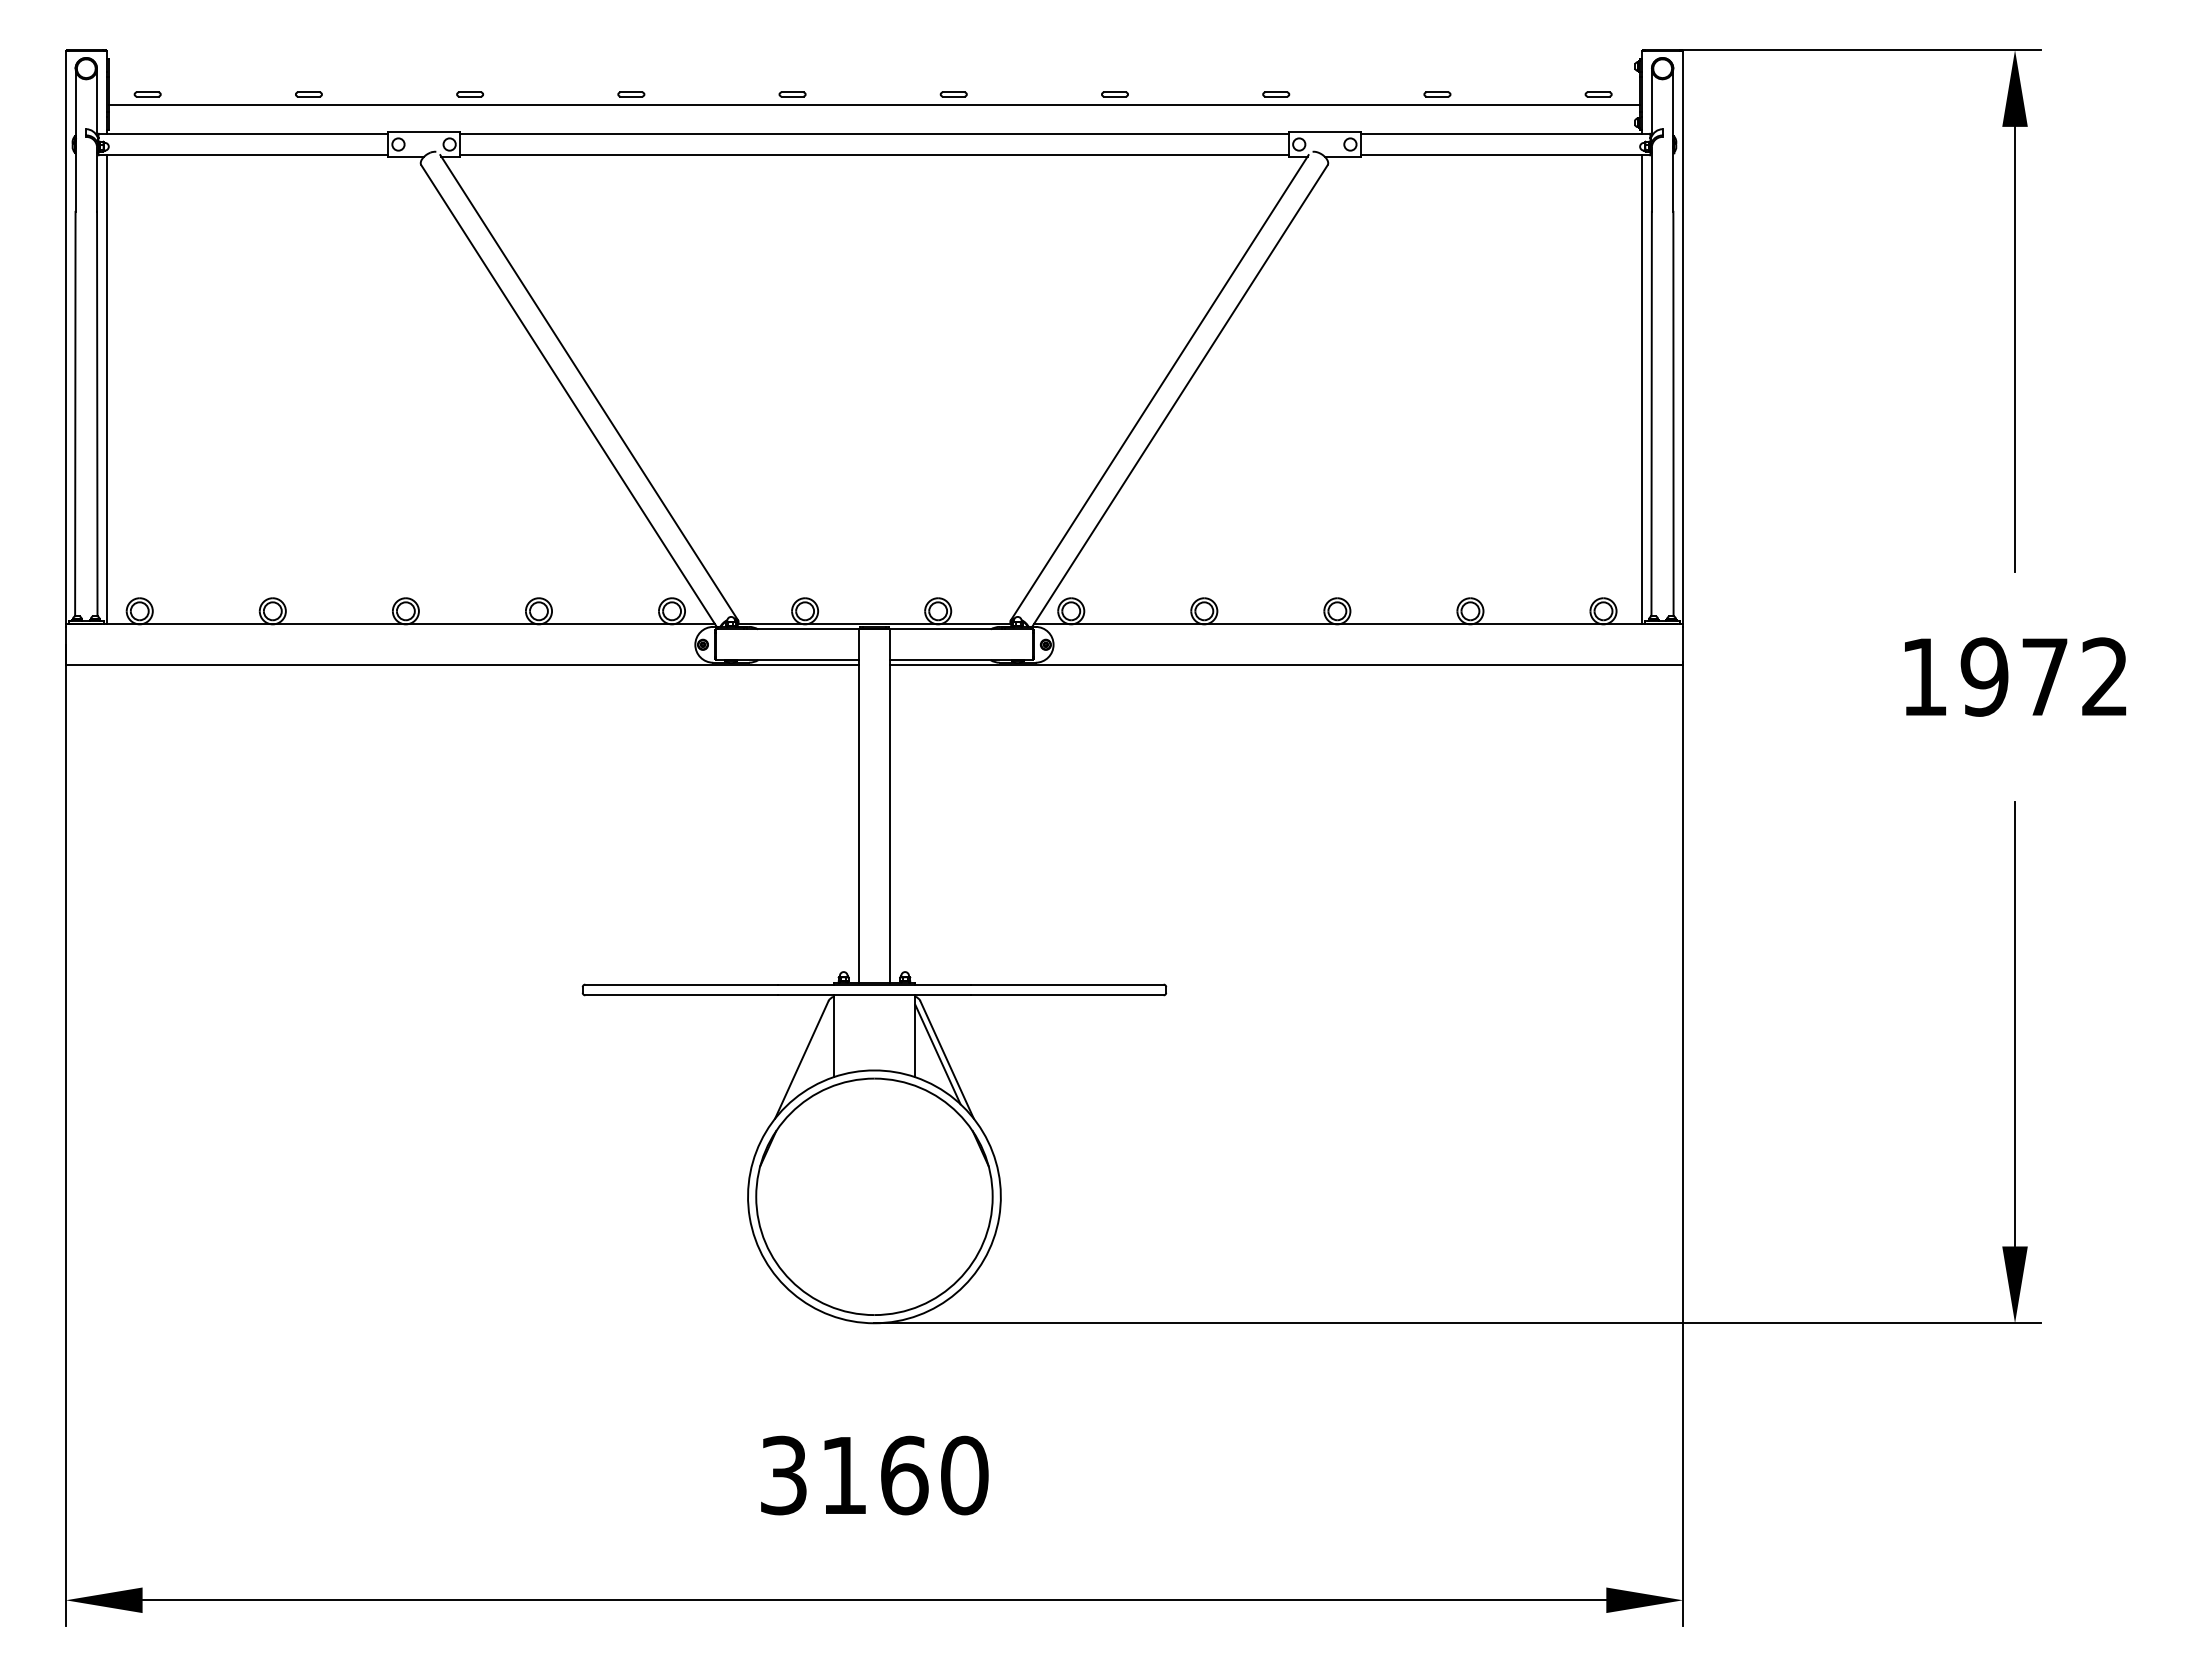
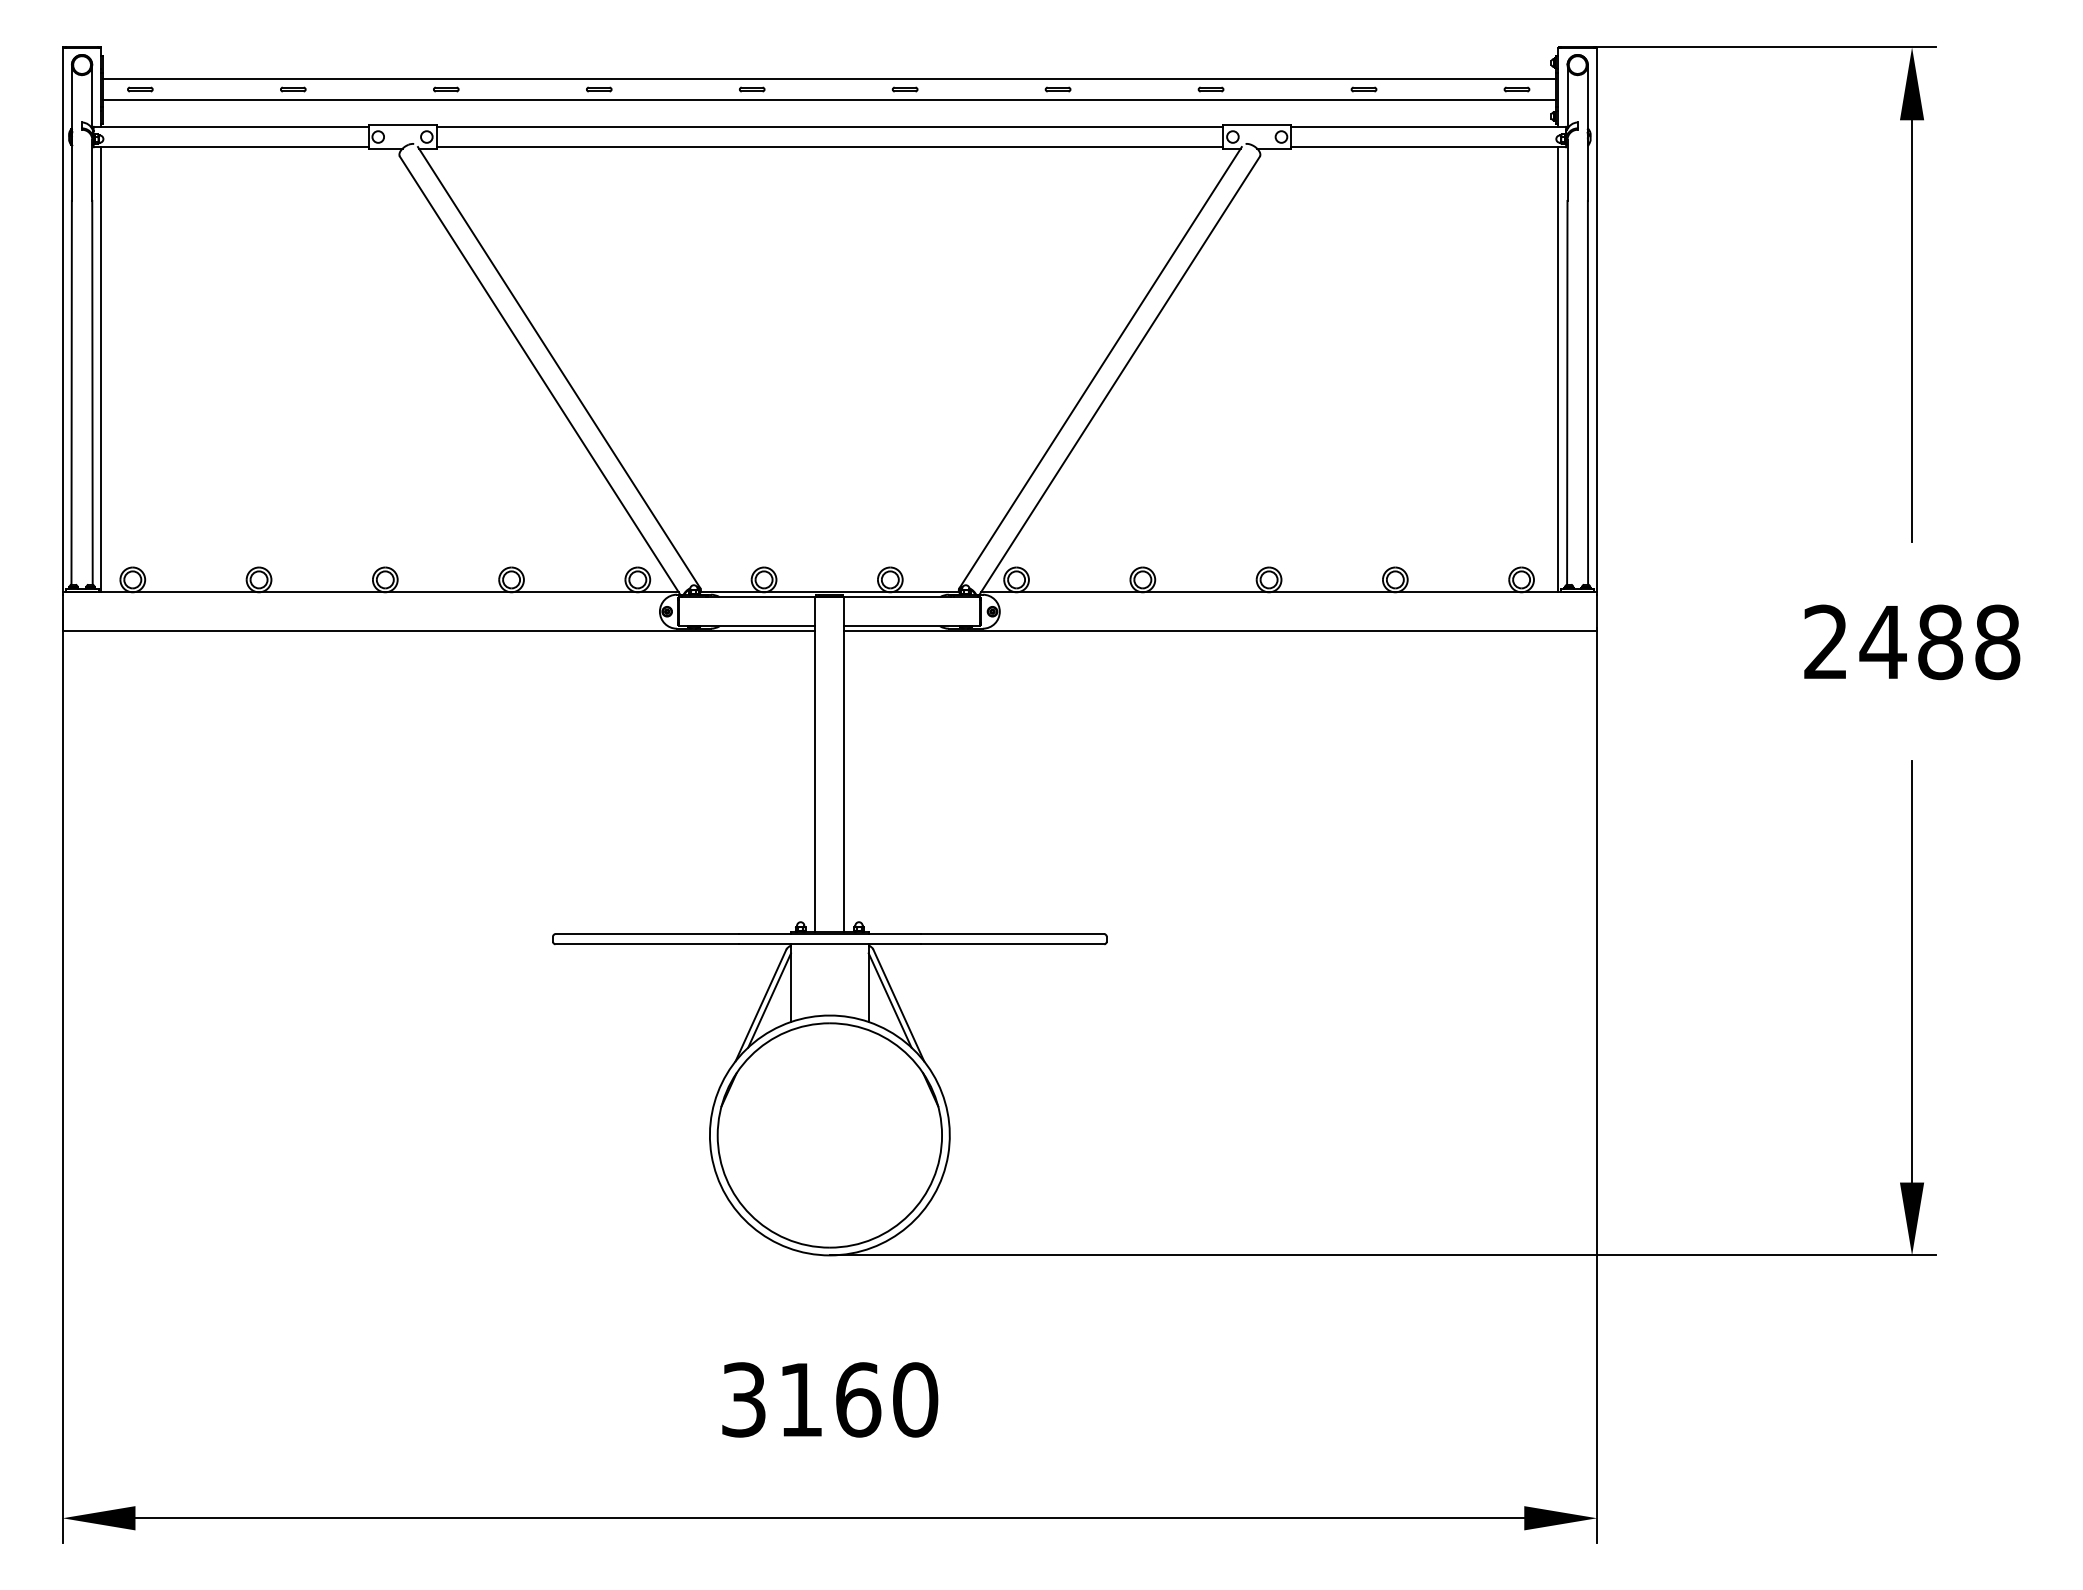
line: (874, 83) -> (829, 79), added
text: (2015, 676) -> (1912, 641), 1972 -> 2488
line: (810, 1054) -> (769, 1000), added

